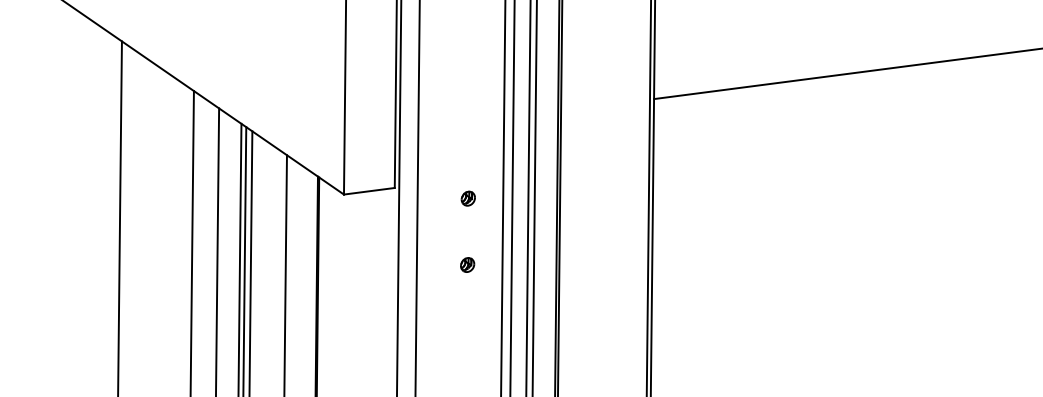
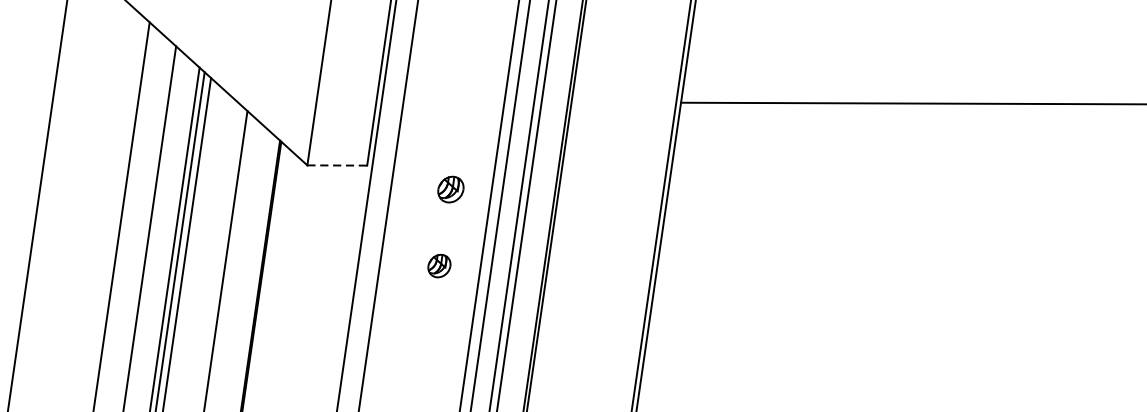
line: (369, 191) -> (337, 165), solid -> dashed
part: (467, 198) -> (449, 189), size x1.6
part: (467, 264) -> (439, 265), size x1.4

